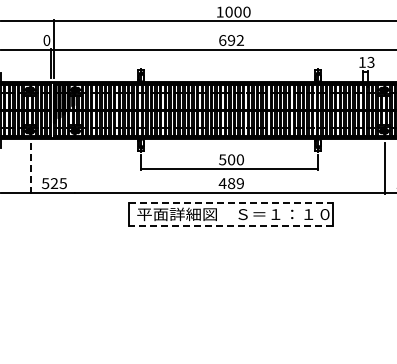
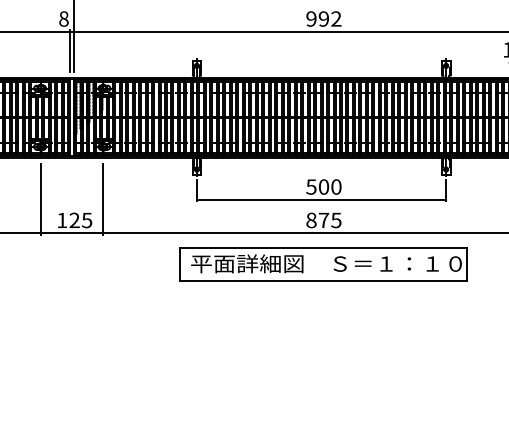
text: (46, 40) -> (63, 19), 0 -> 8
text: (222, 40) -> (311, 19), 692 -> 992
line: (30, 168) -> (40, 199), dashed -> solid
line: (74, 168) -> (102, 199), added
text: (45, 183) -> (62, 220), 525 -> 125
text: (230, 183) -> (322, 220), 489 -> 875
line: (231, 203) -> (323, 248), dashed -> solid
line: (231, 226) -> (323, 280), dashed -> solid

